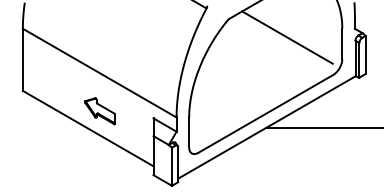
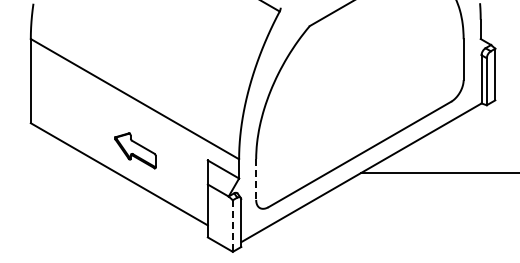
line: (287, 37) -> (389, 50), removed
line: (189, 132) -> (256, 179), solid -> dashed
line: (171, 167) -> (232, 226), solid -> dashed

